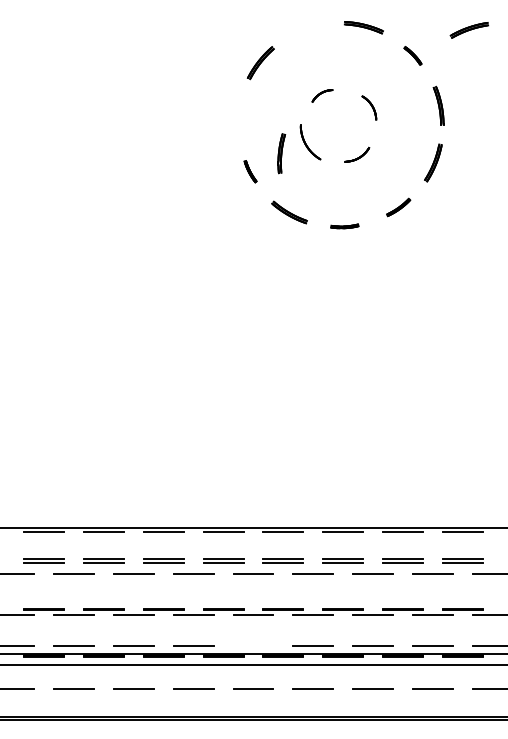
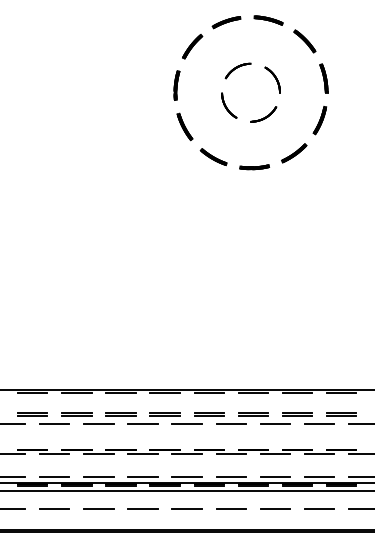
part: (469, 30) -> (226, 22), moved
part: (412, 56) -> (304, 41), size x1.67
part: (321, 95) -> (237, 70), size x1.67
part: (369, 107) -> (272, 79), size x1.43
part: (281, 153) -> (176, 85), moved
part: (356, 154) -> (263, 114), size x1.43
part: (249, 171) -> (184, 126), size x1.67
part: (398, 207) -> (294, 153), size x1.43
part: (344, 226) -> (254, 167), size x1.43
line: (252, 646) -> (186, 477), added

